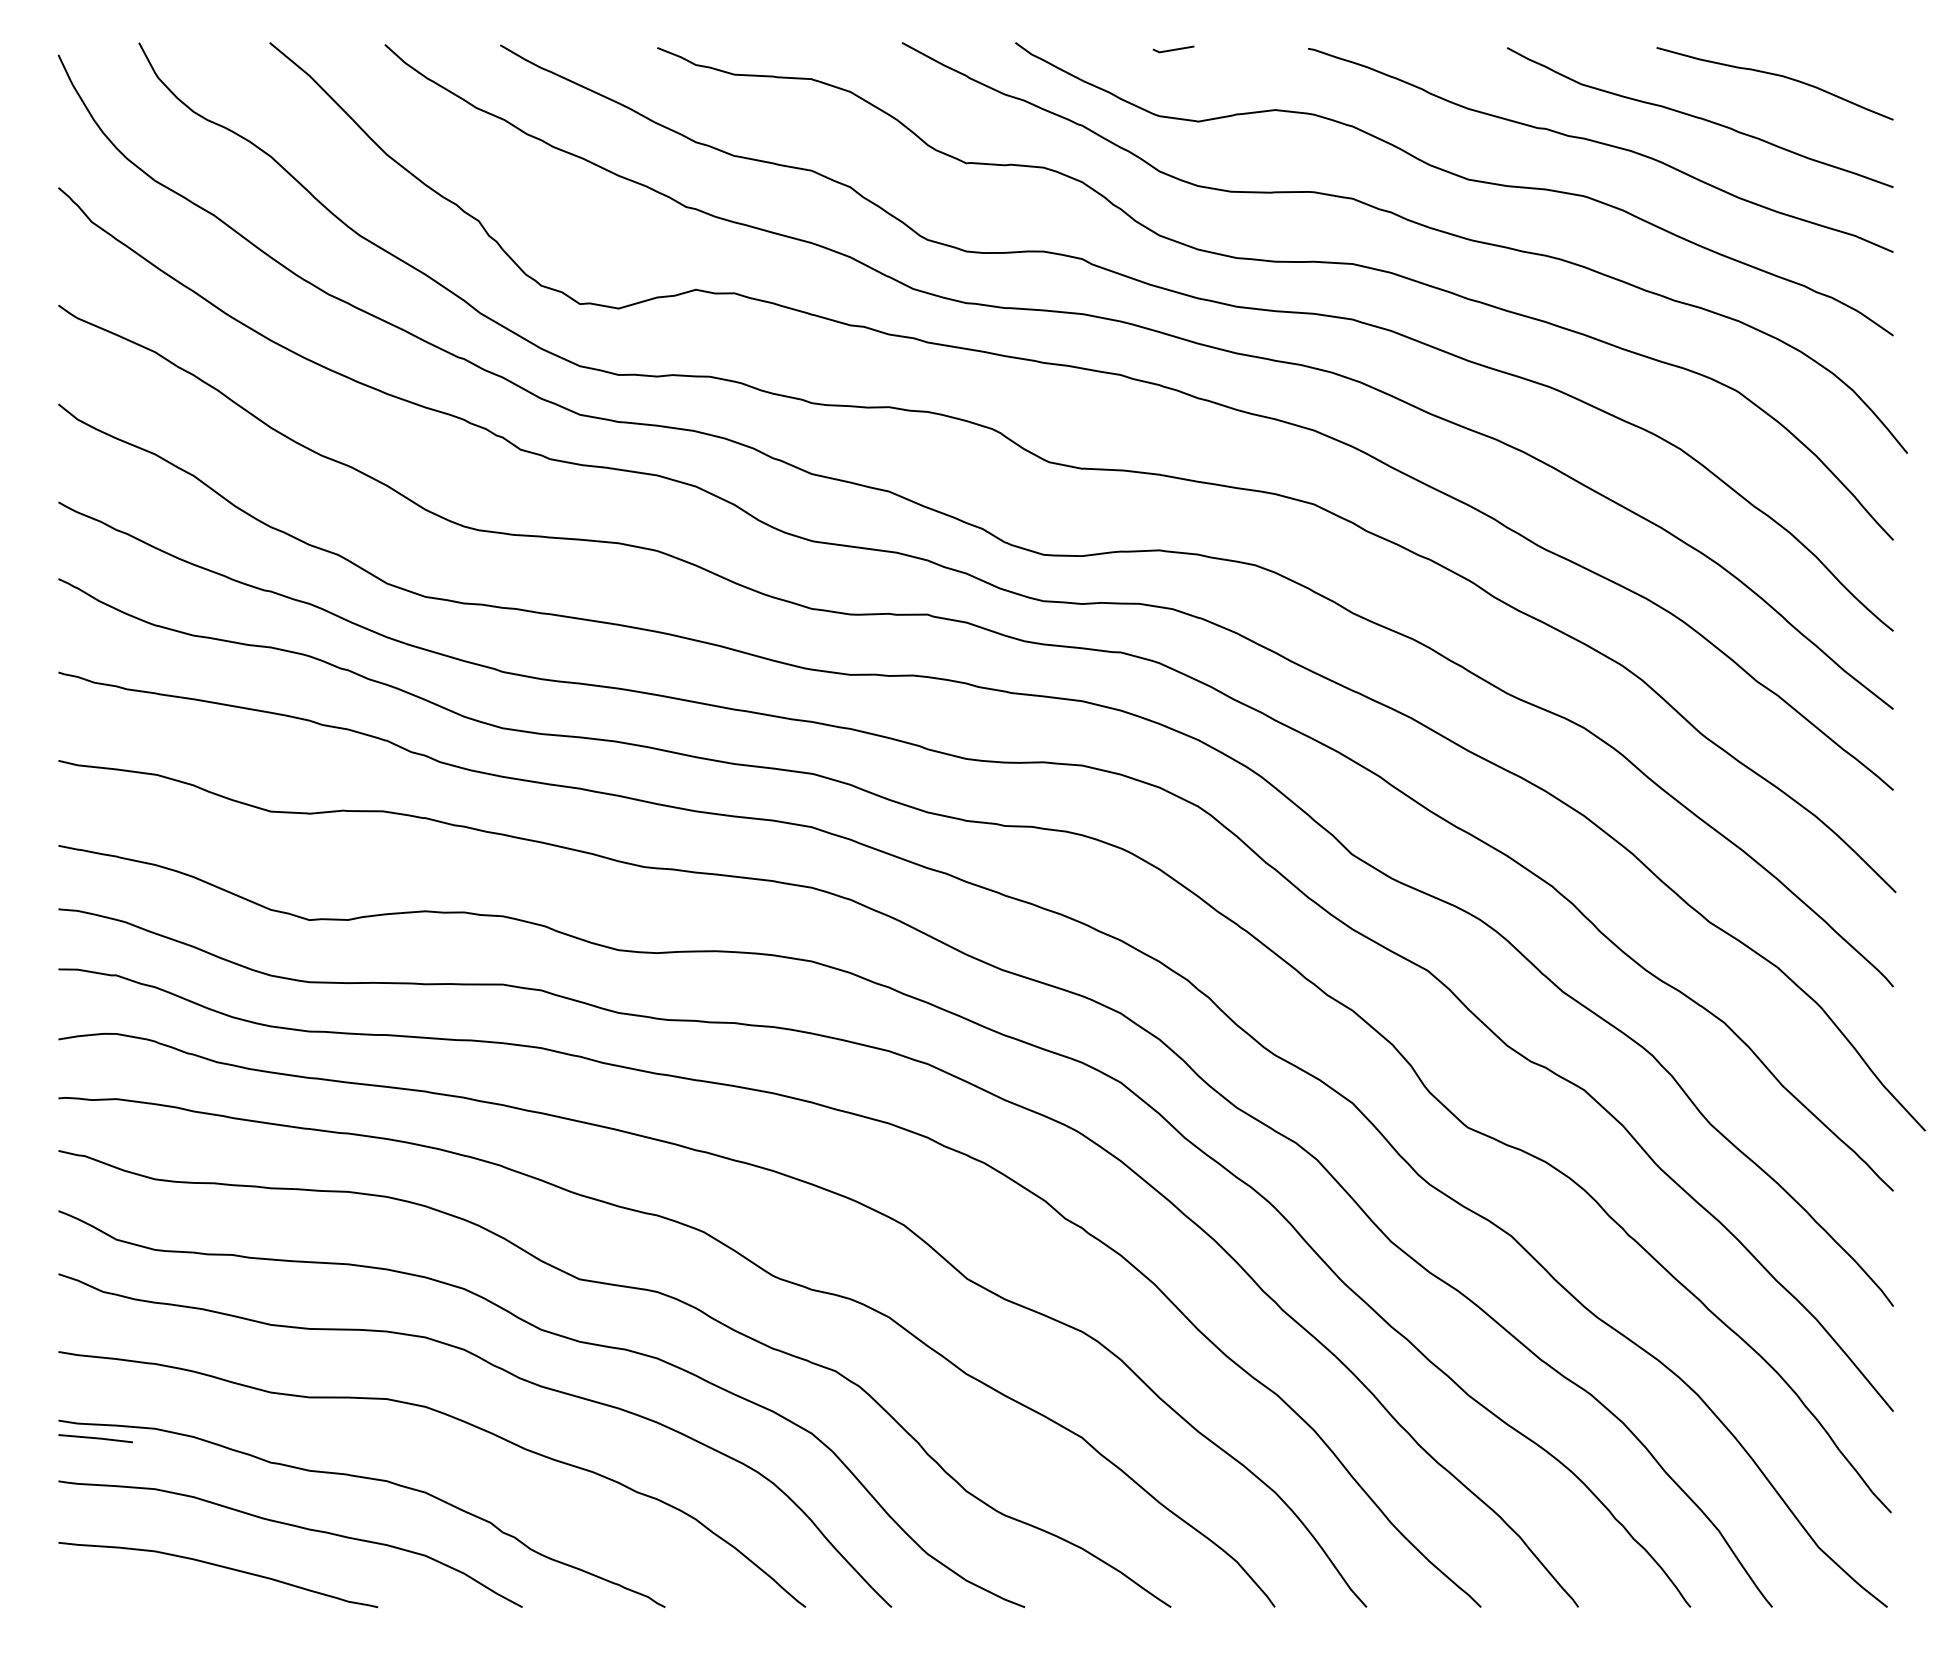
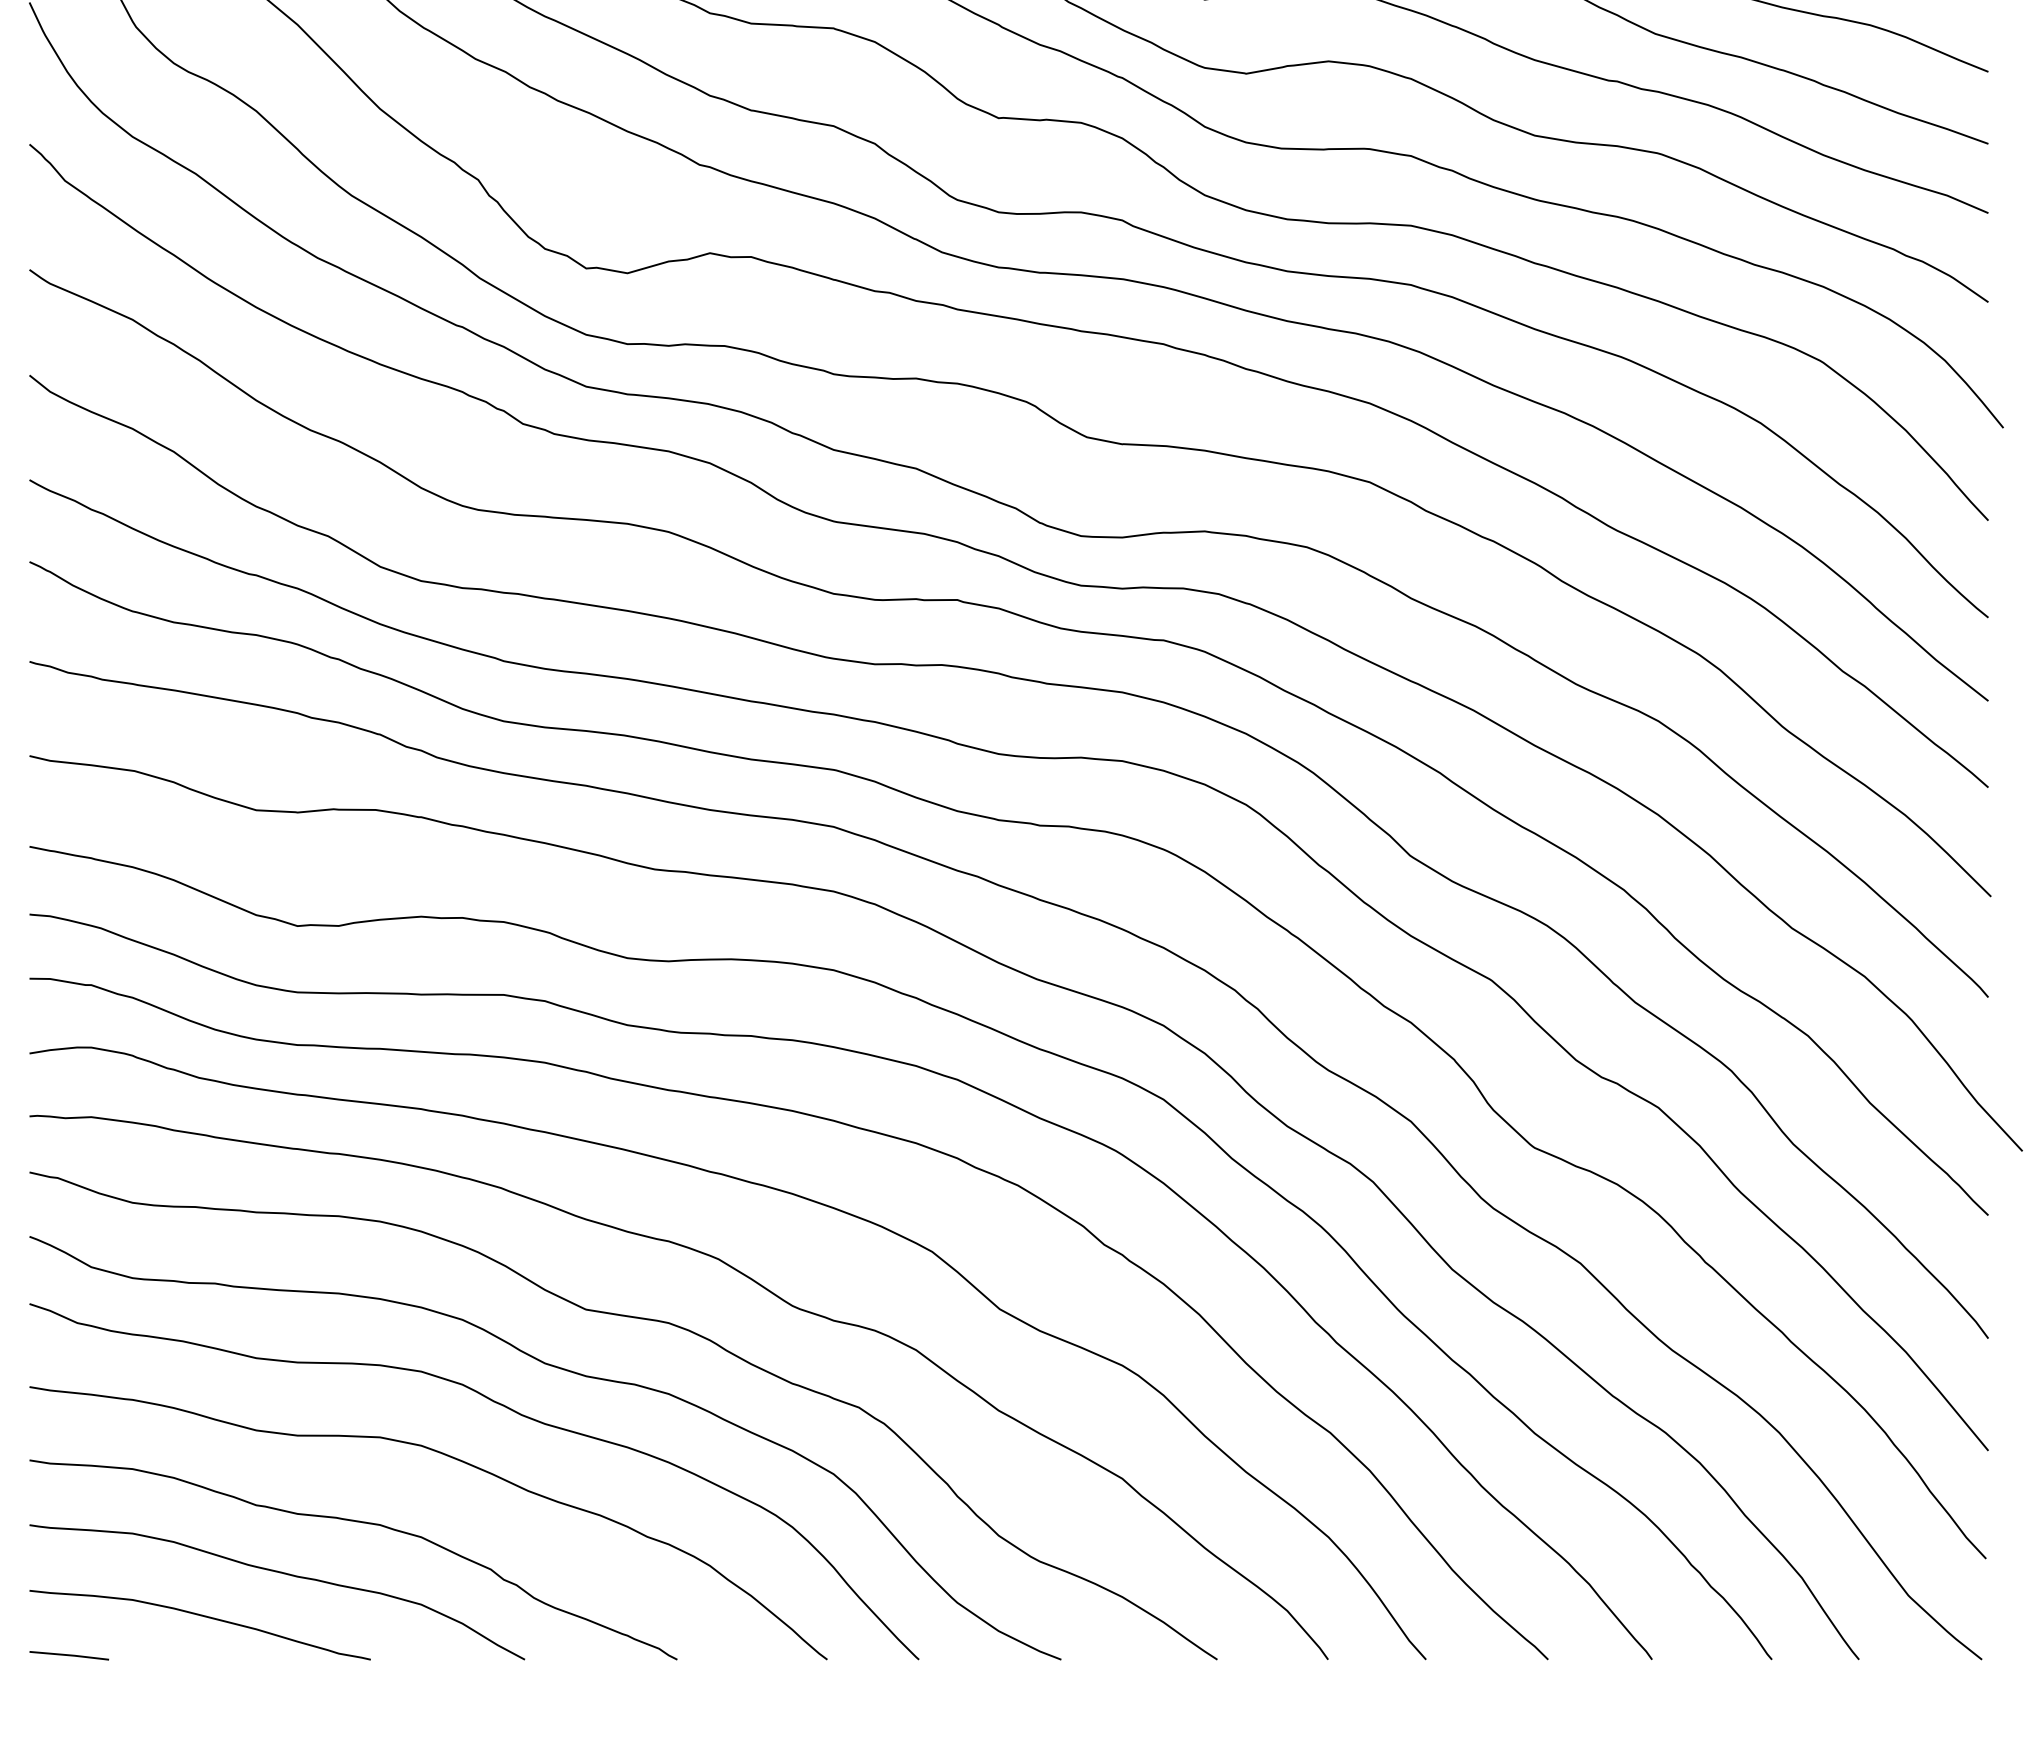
line: (95, 1438) -> (69, 1655), moved

